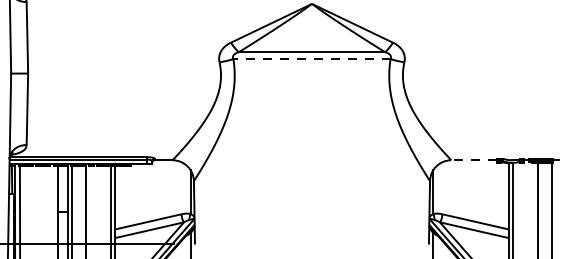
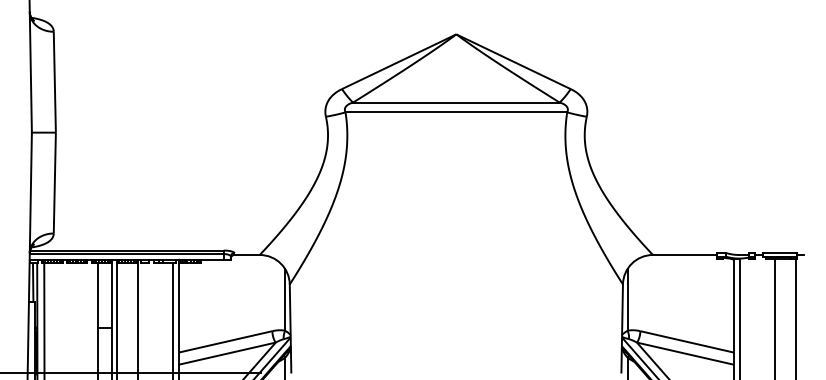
line: (312, 59) -> (456, 112), dashed -> solid
line: (473, 159) -> (684, 254), dashed -> solid

